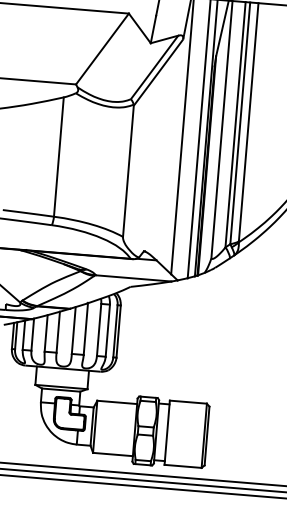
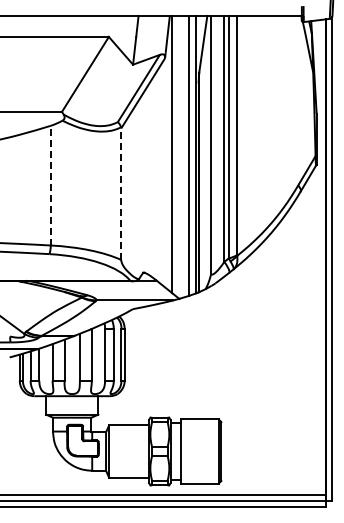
line: (58, 156) -> (50, 185), solid -> dashed
line: (128, 171) -> (121, 194), solid -> dashed

